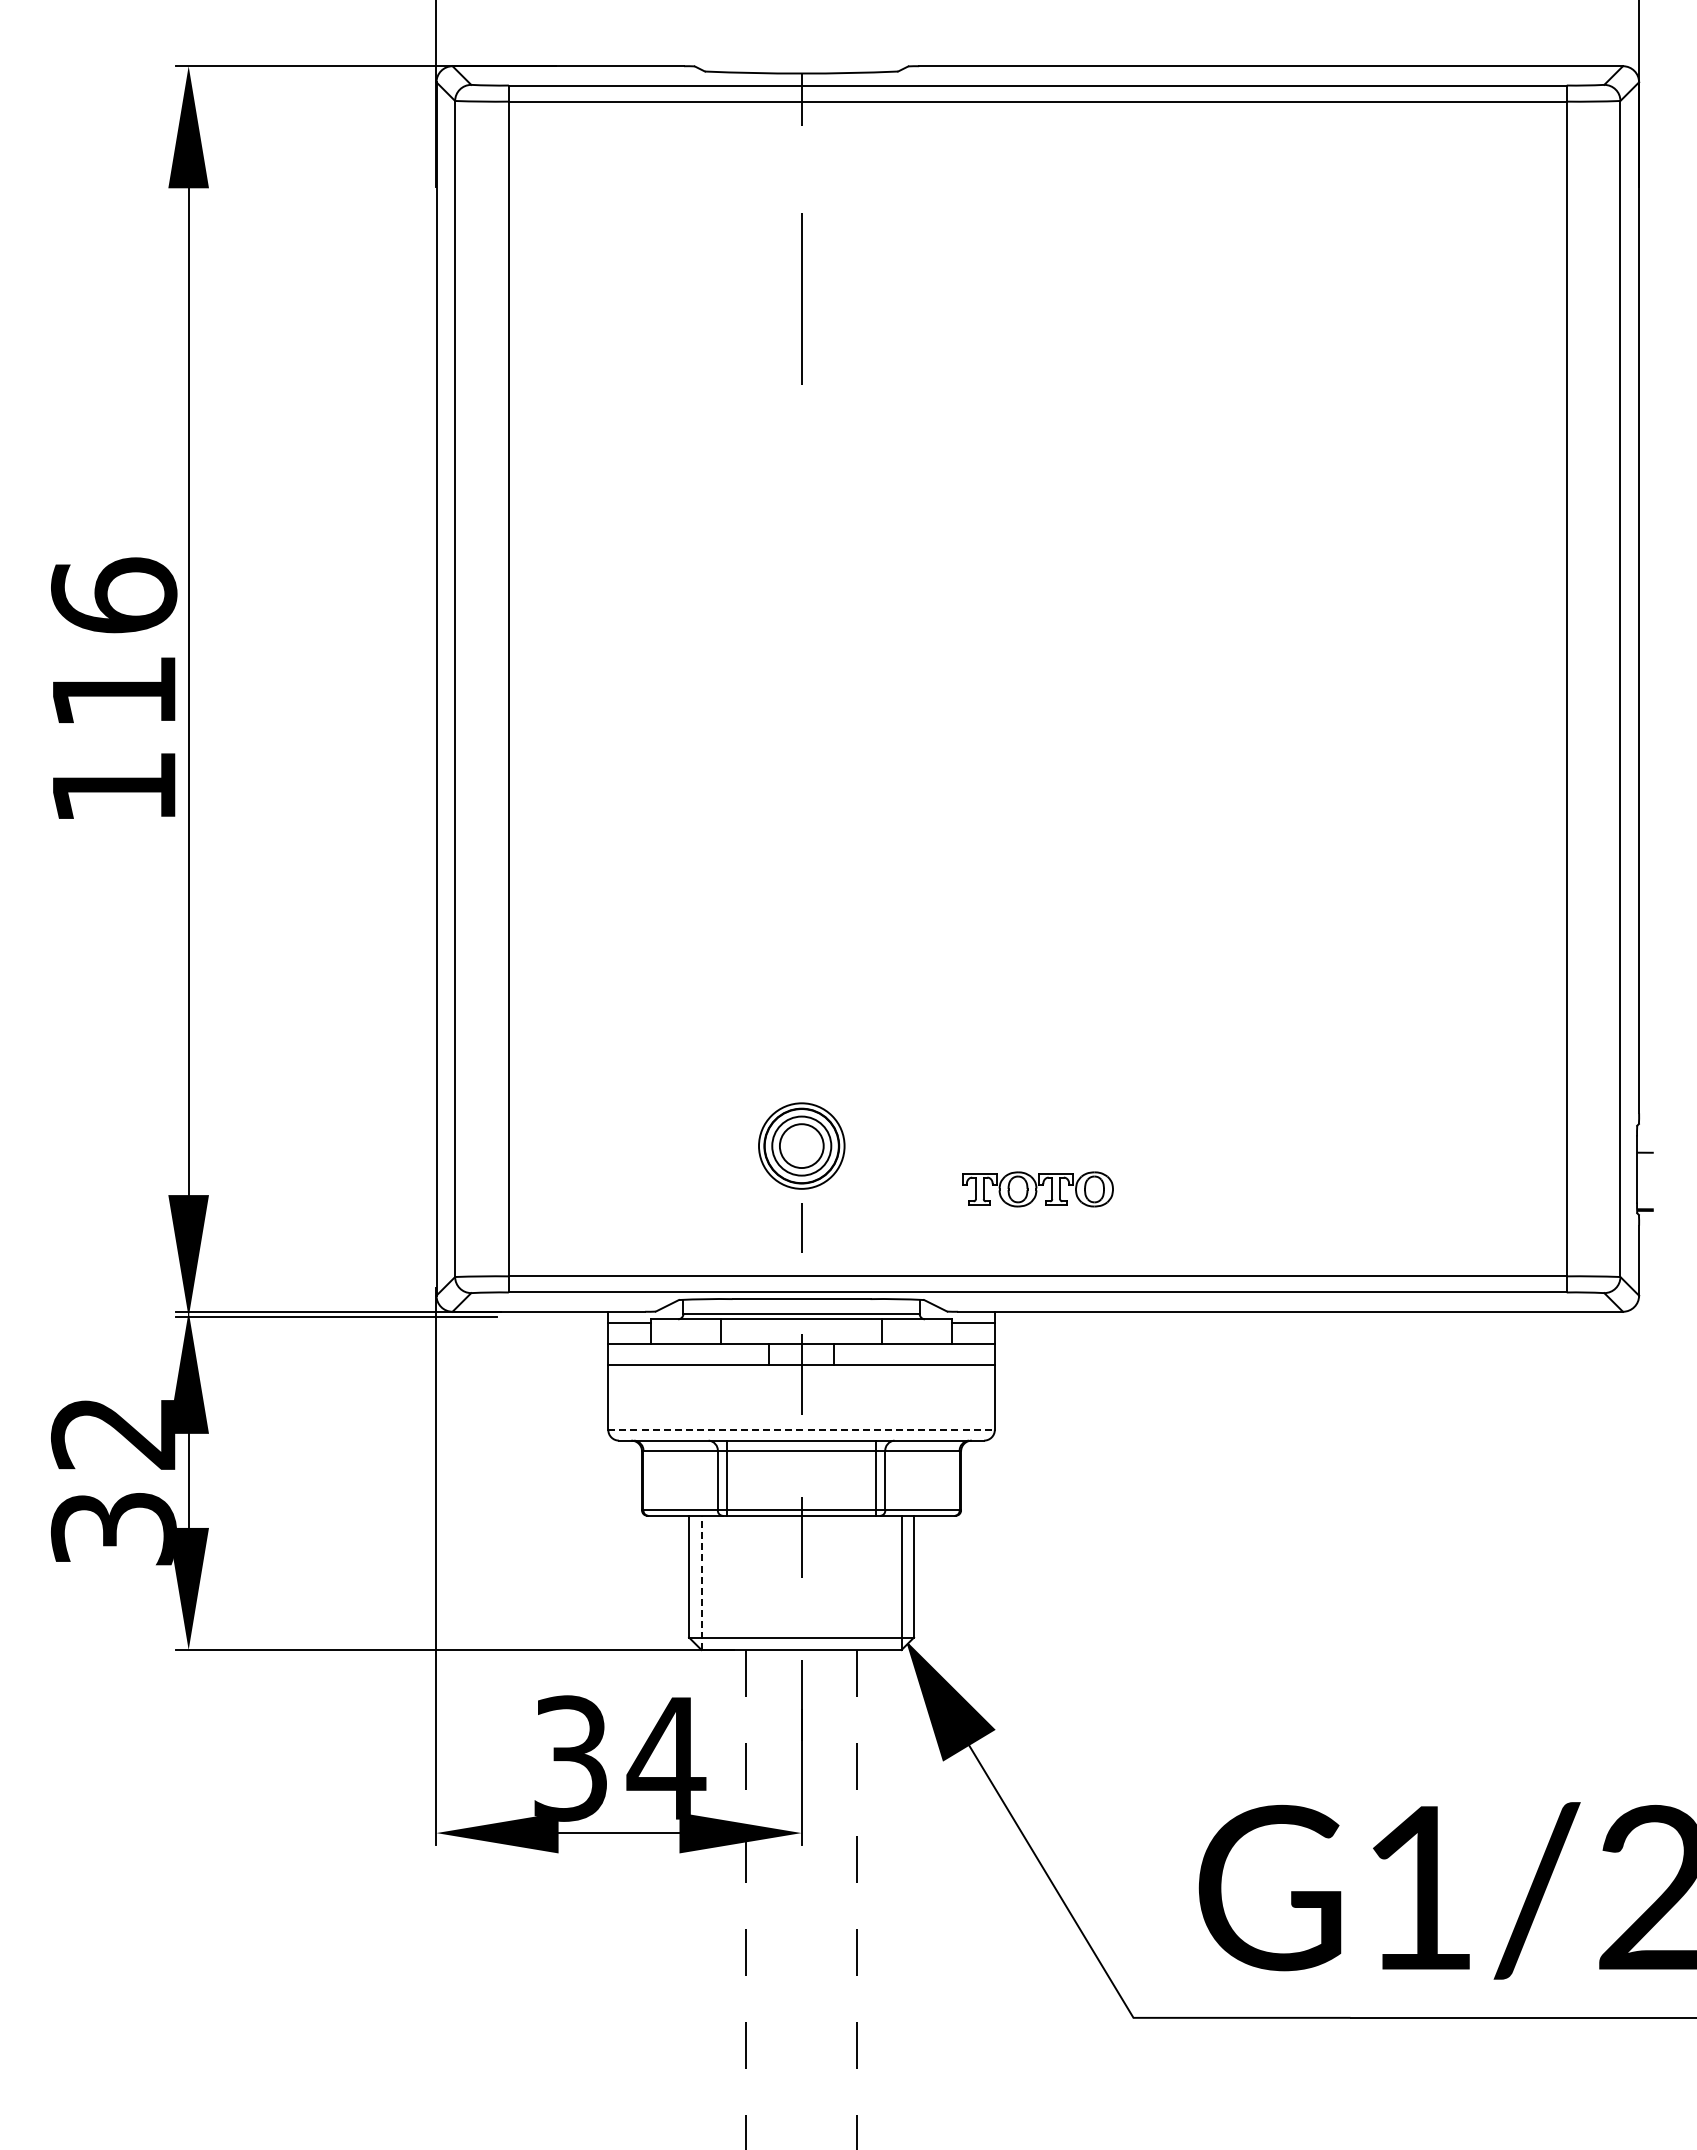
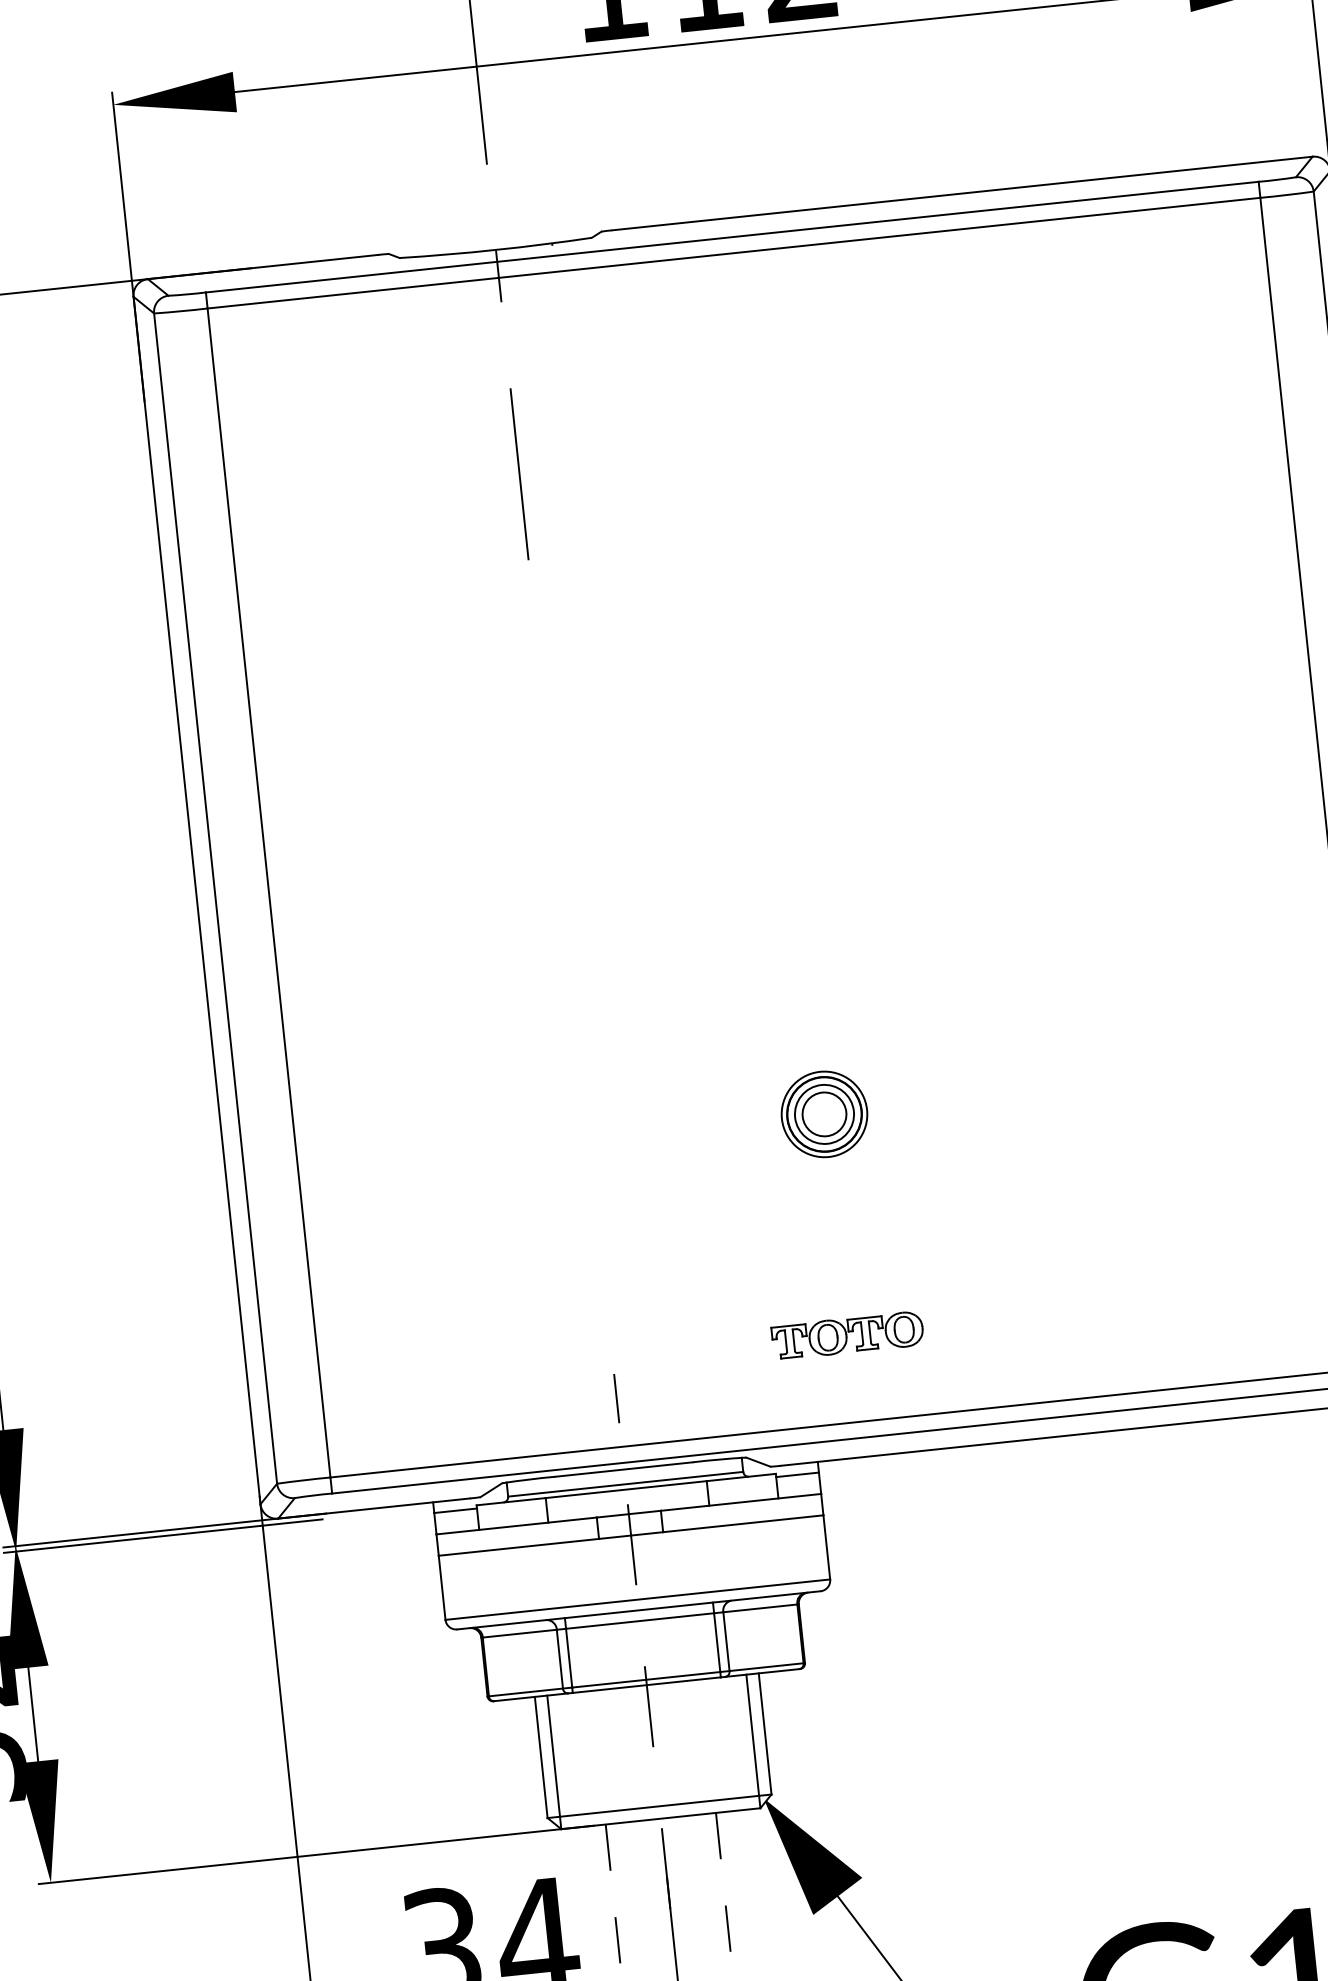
part: (801, 1145) -> (824, 1113), moved
line: (802, 1429) -> (638, 1599), dashed -> solid
line: (701, 1582) -> (554, 1761), dashed -> solid

